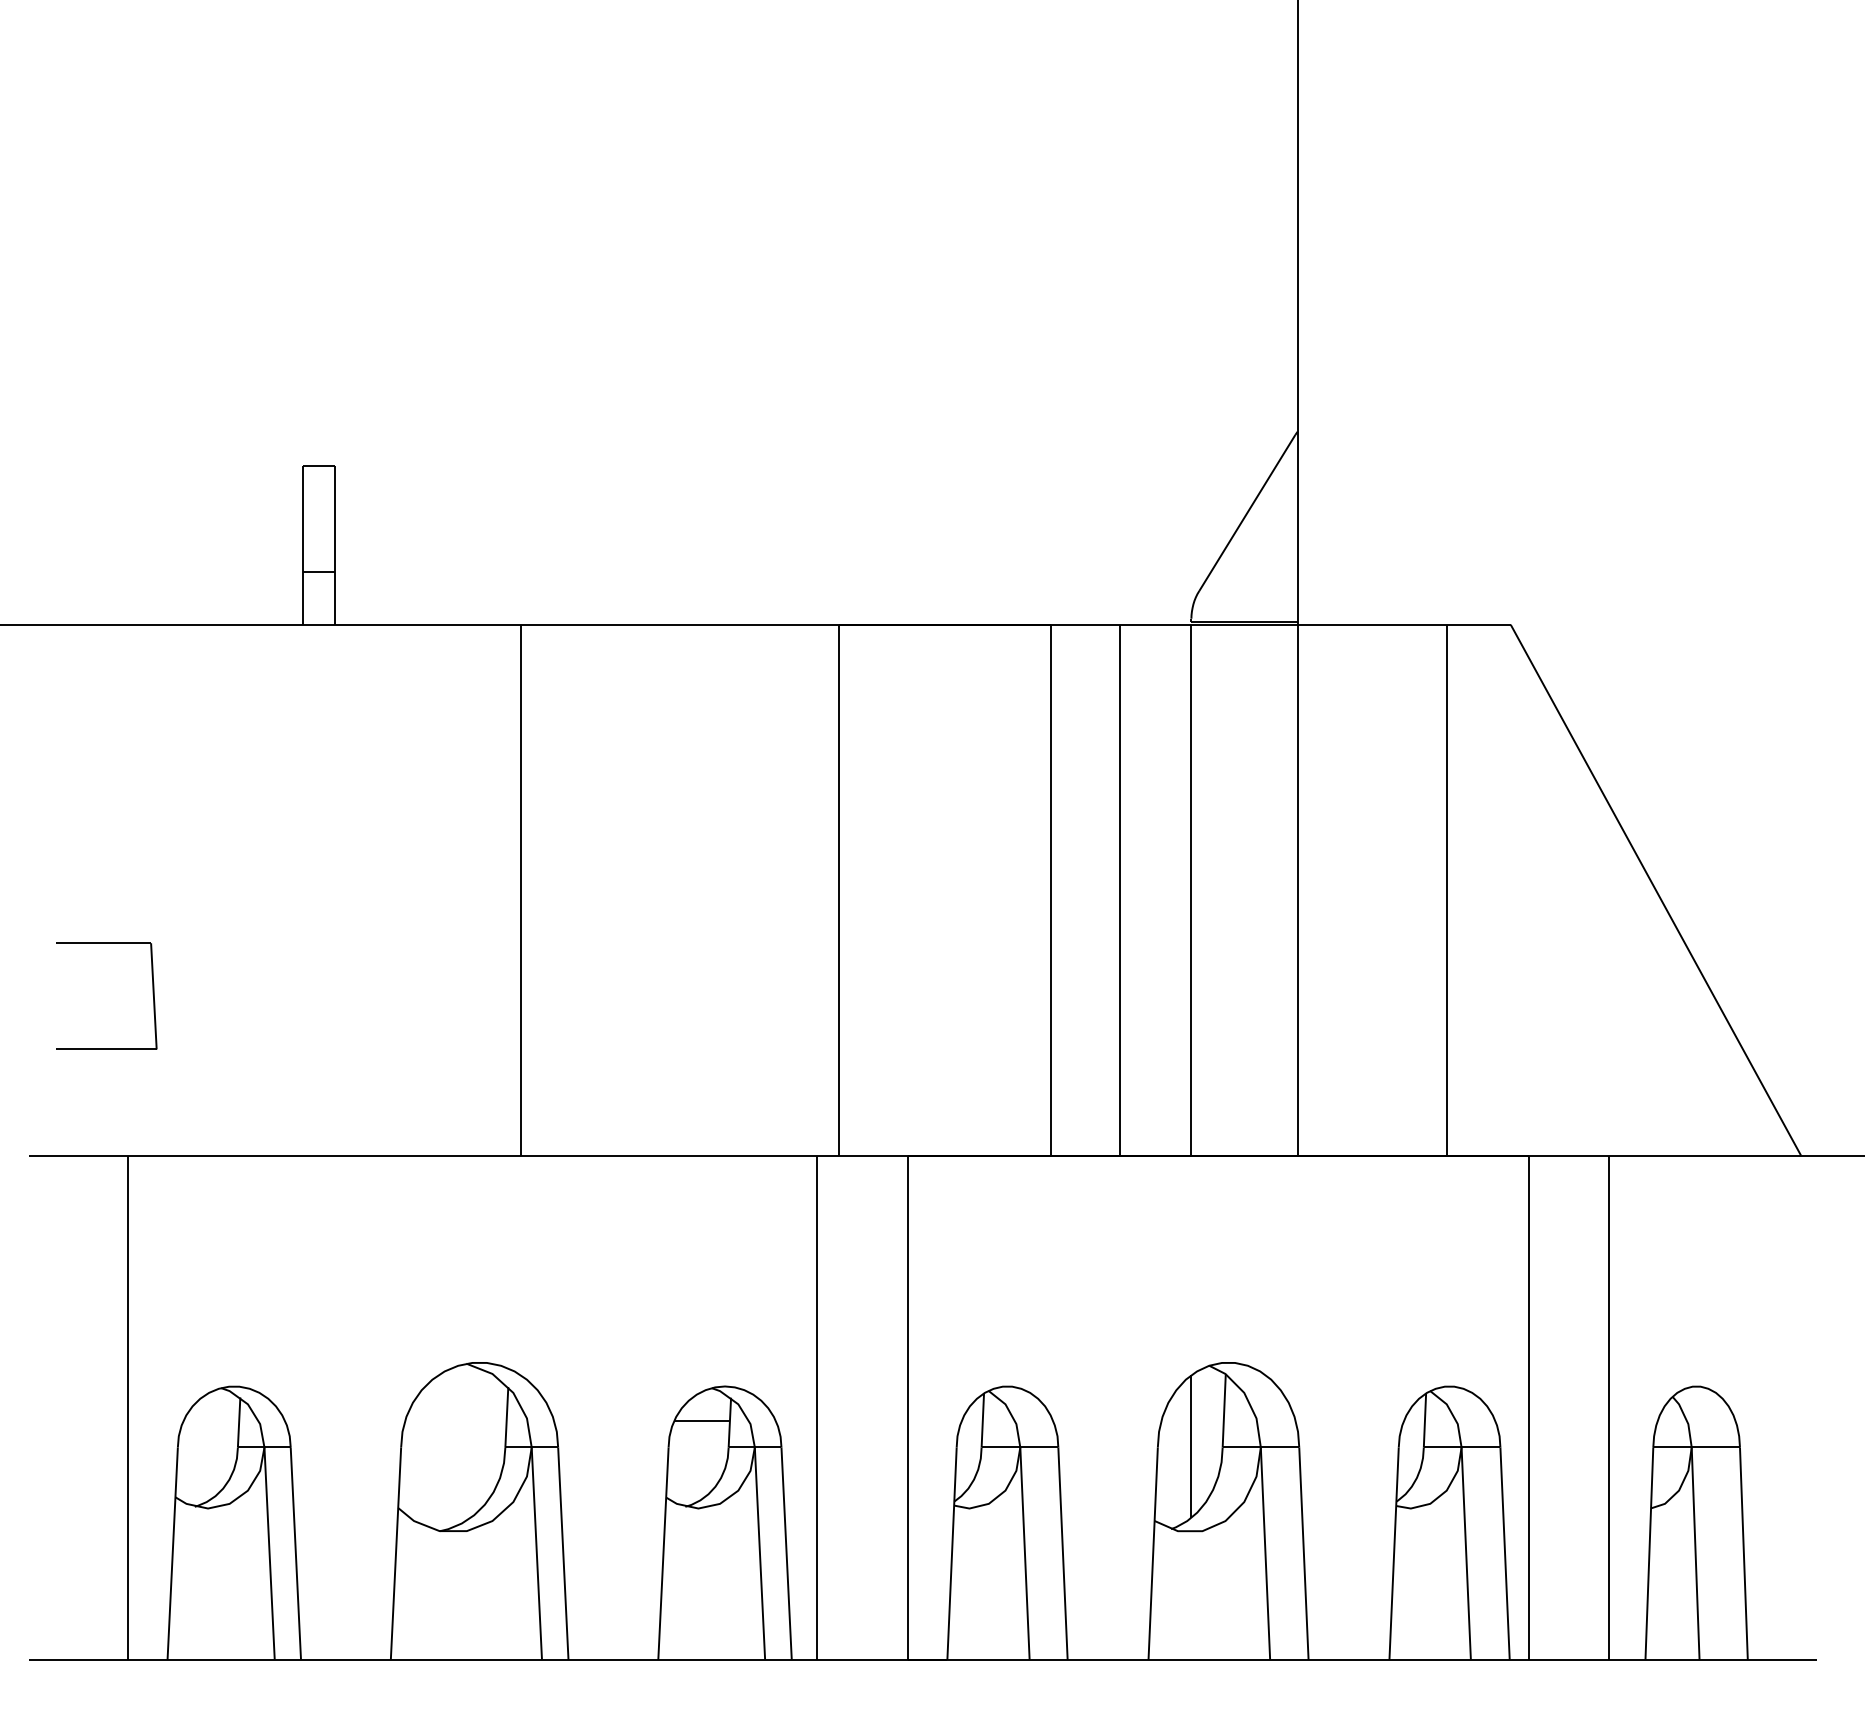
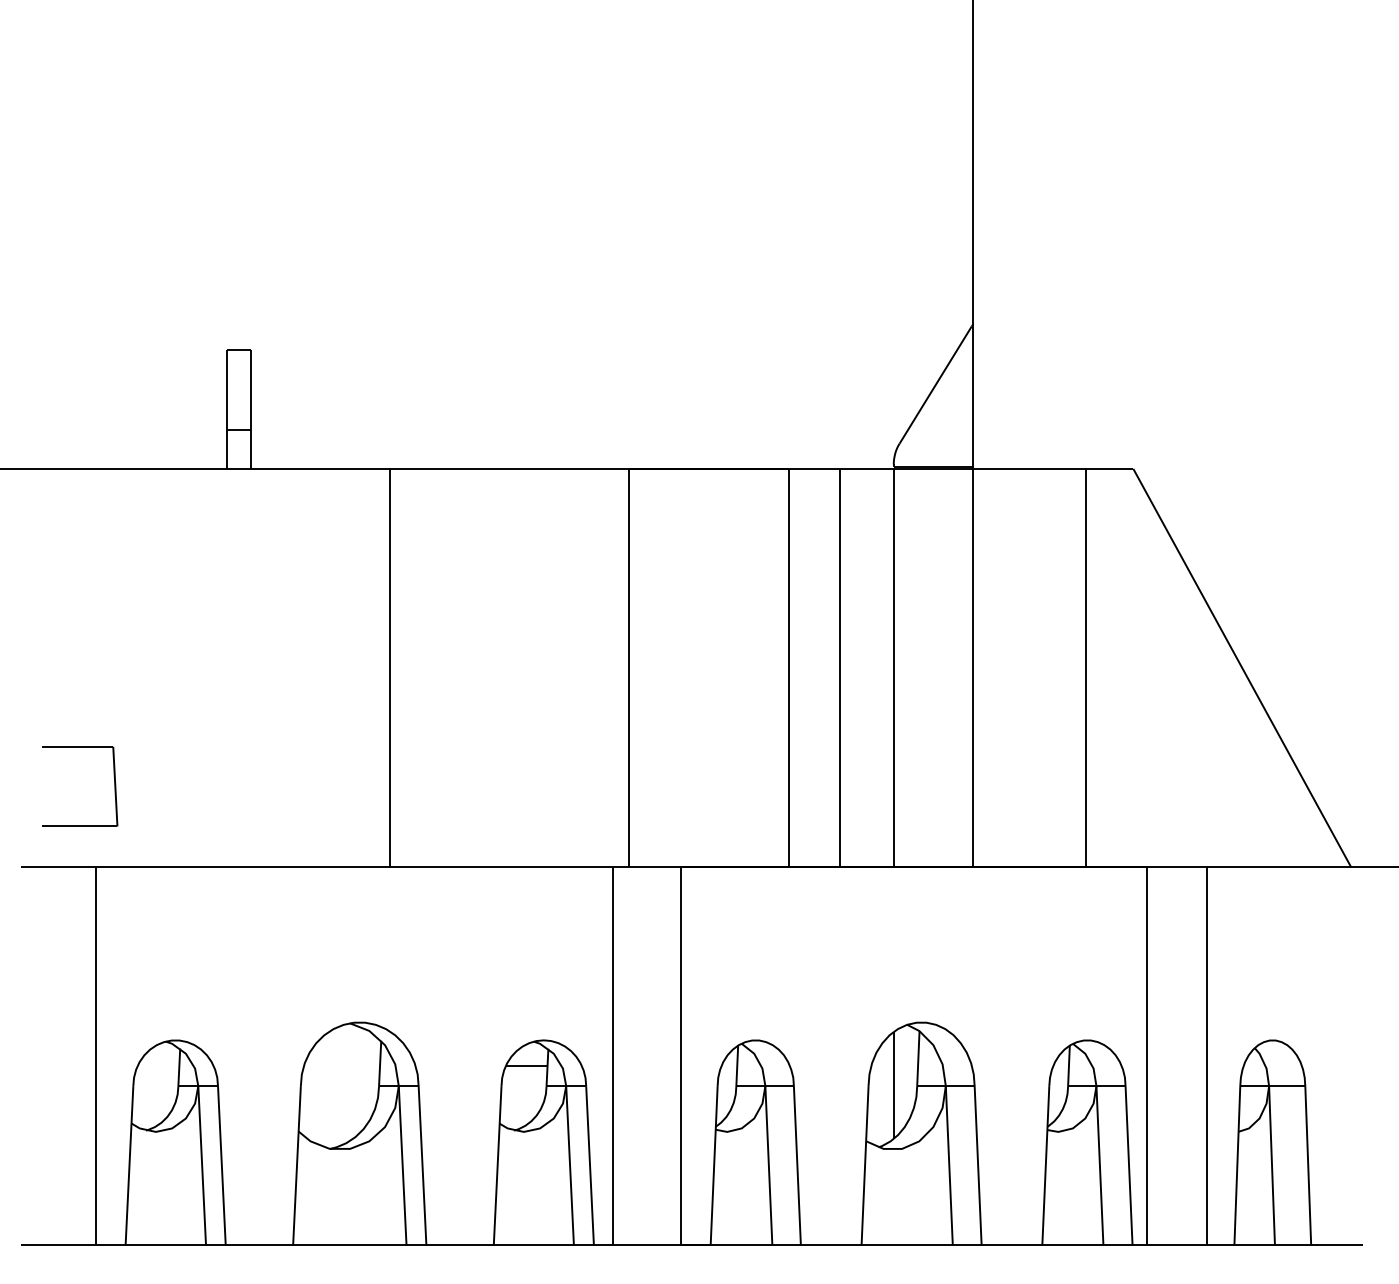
part: (152, 996) -> (114, 786), moved

